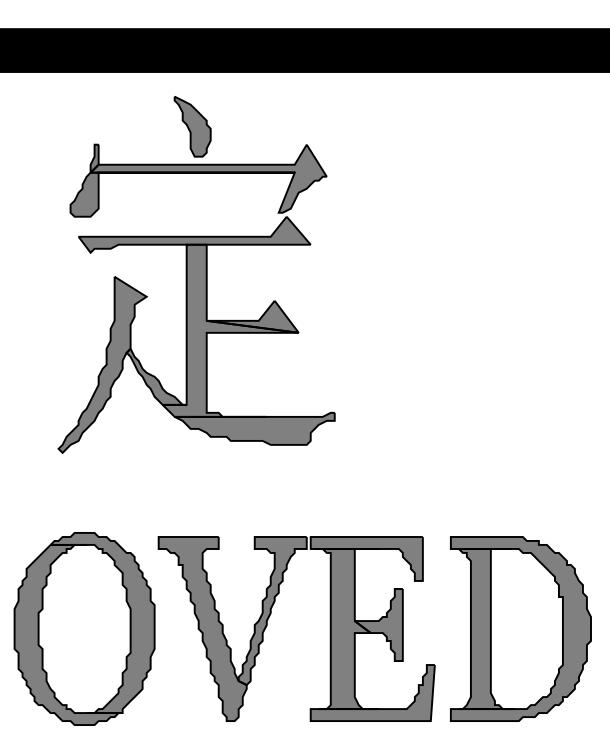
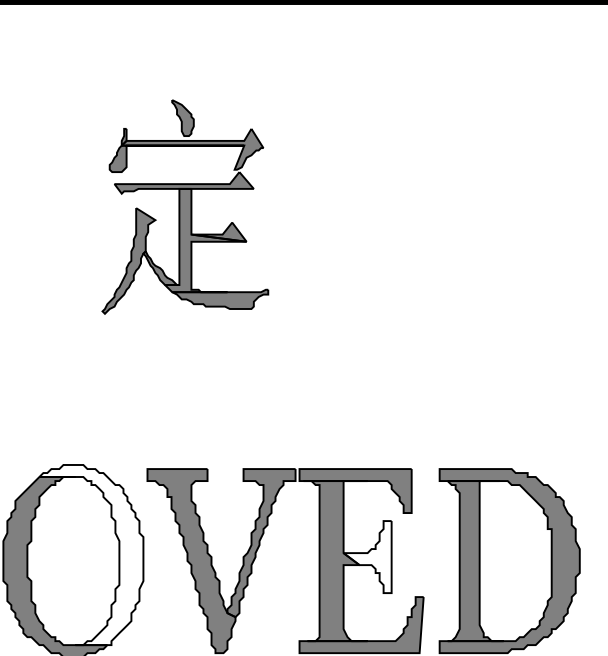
part: (196, 274) -> (185, 206), size x0.6
fill: (102, 622) -> (91, 554), removed
fill: (378, 624) -> (367, 556), removed

